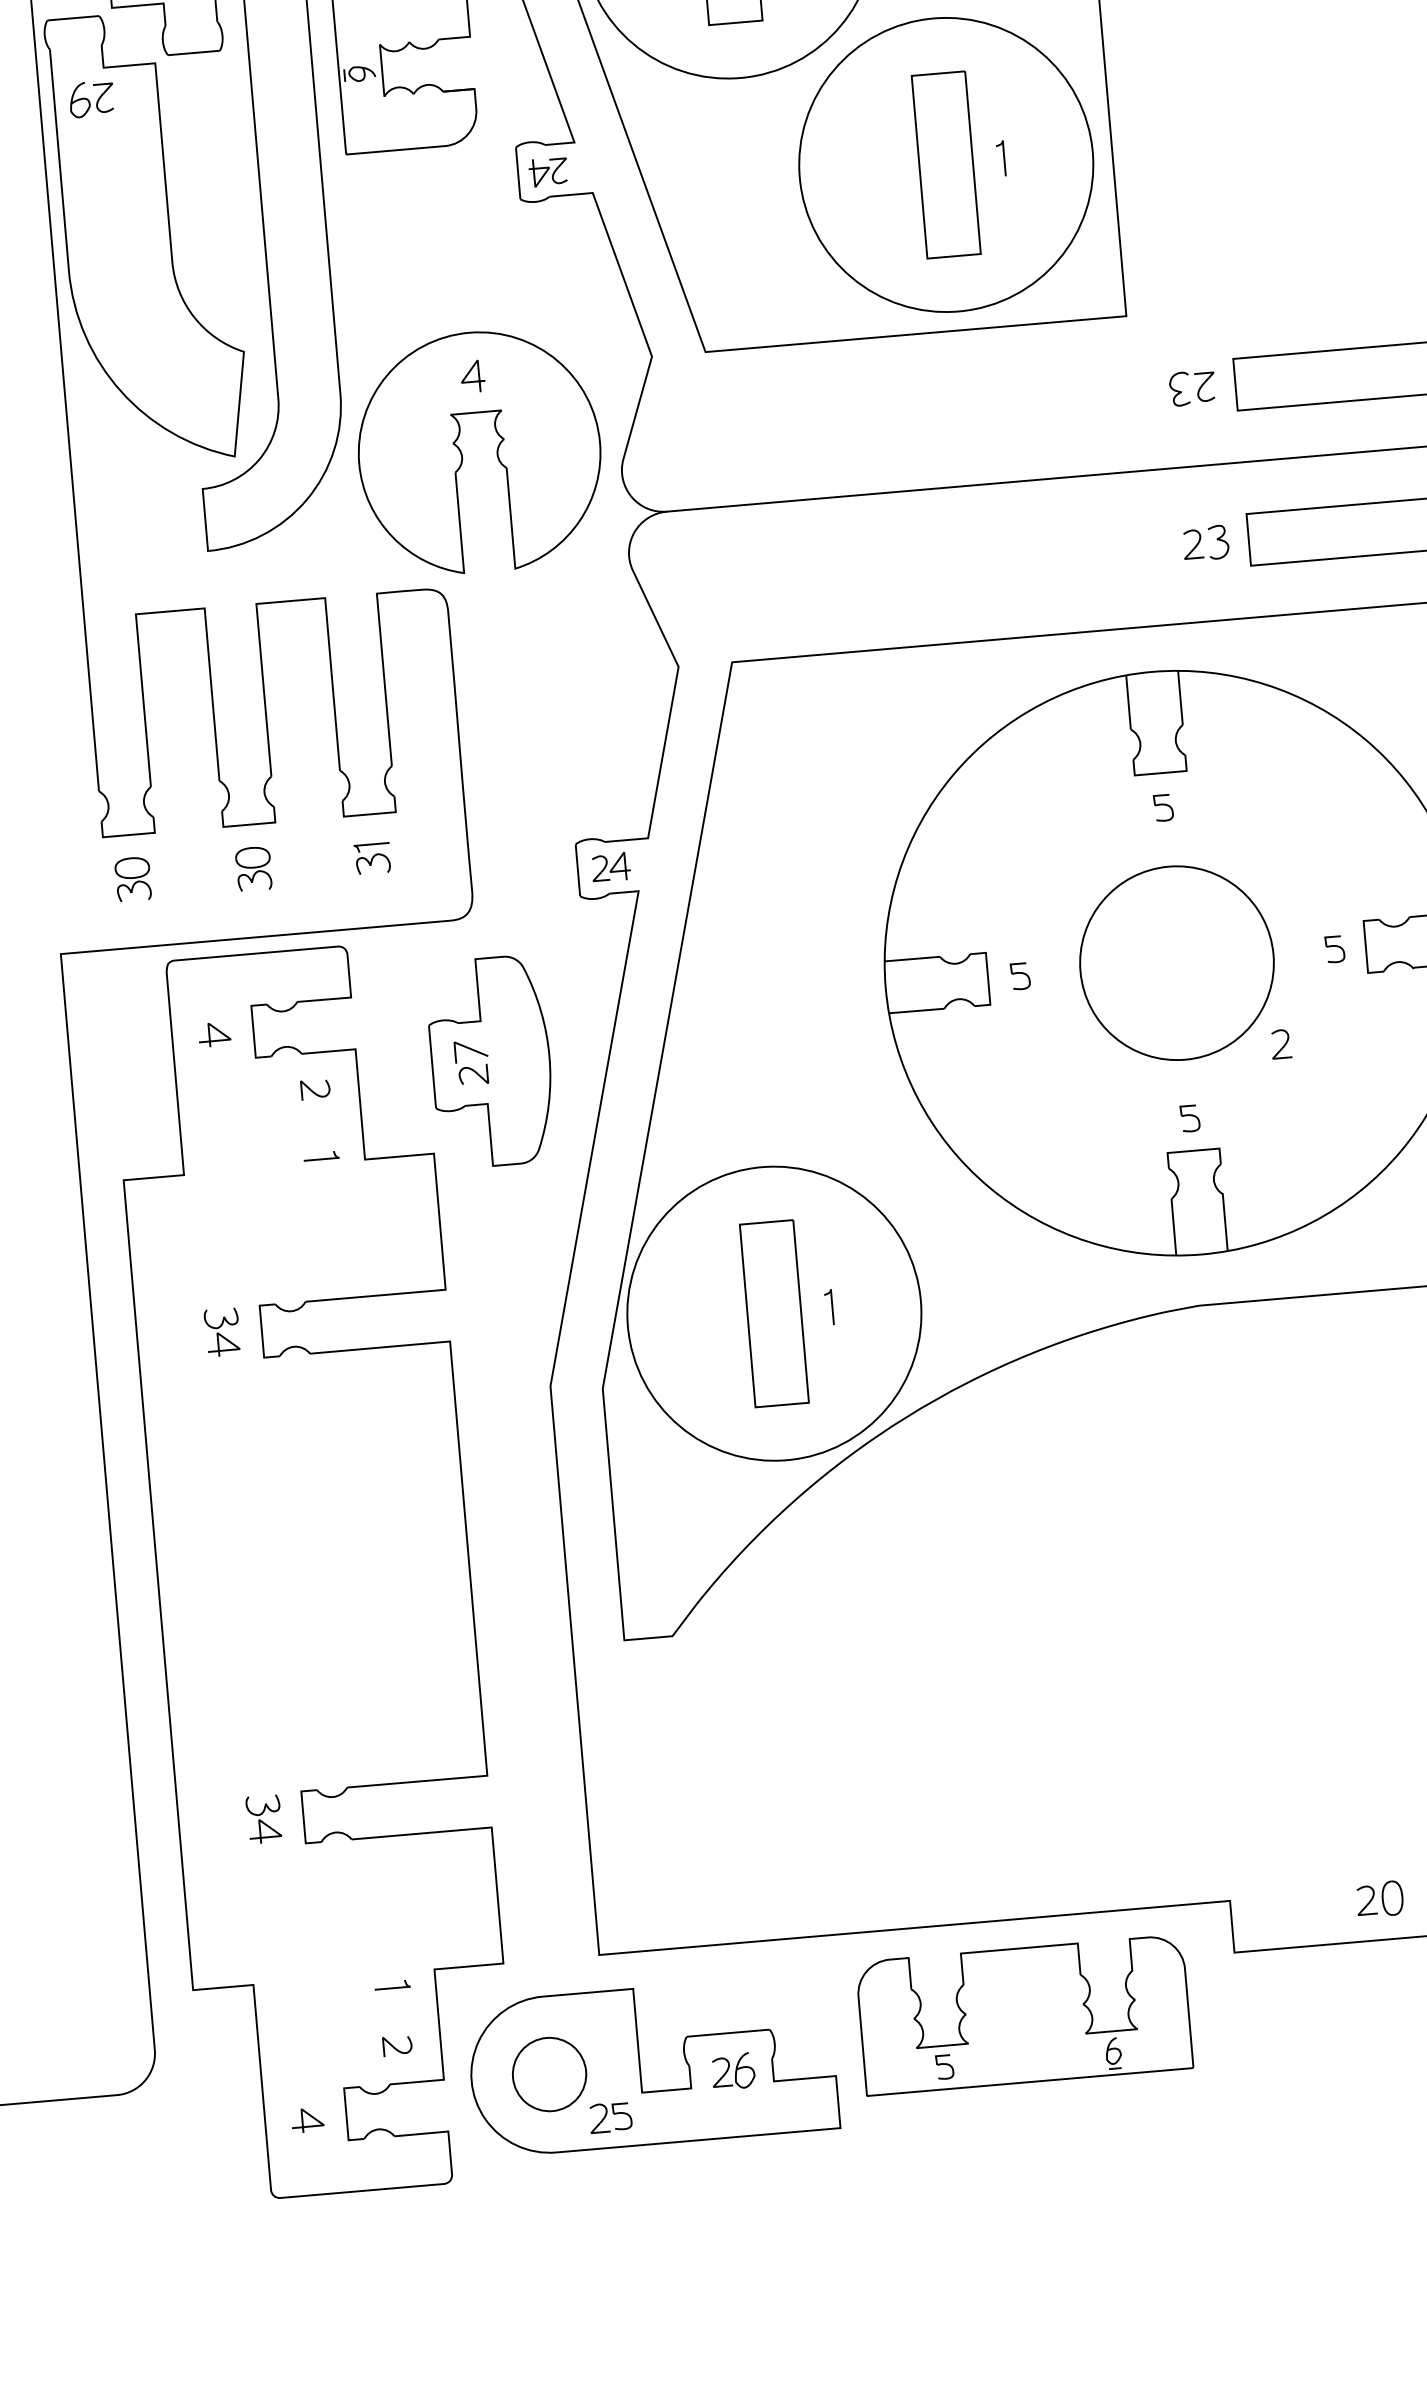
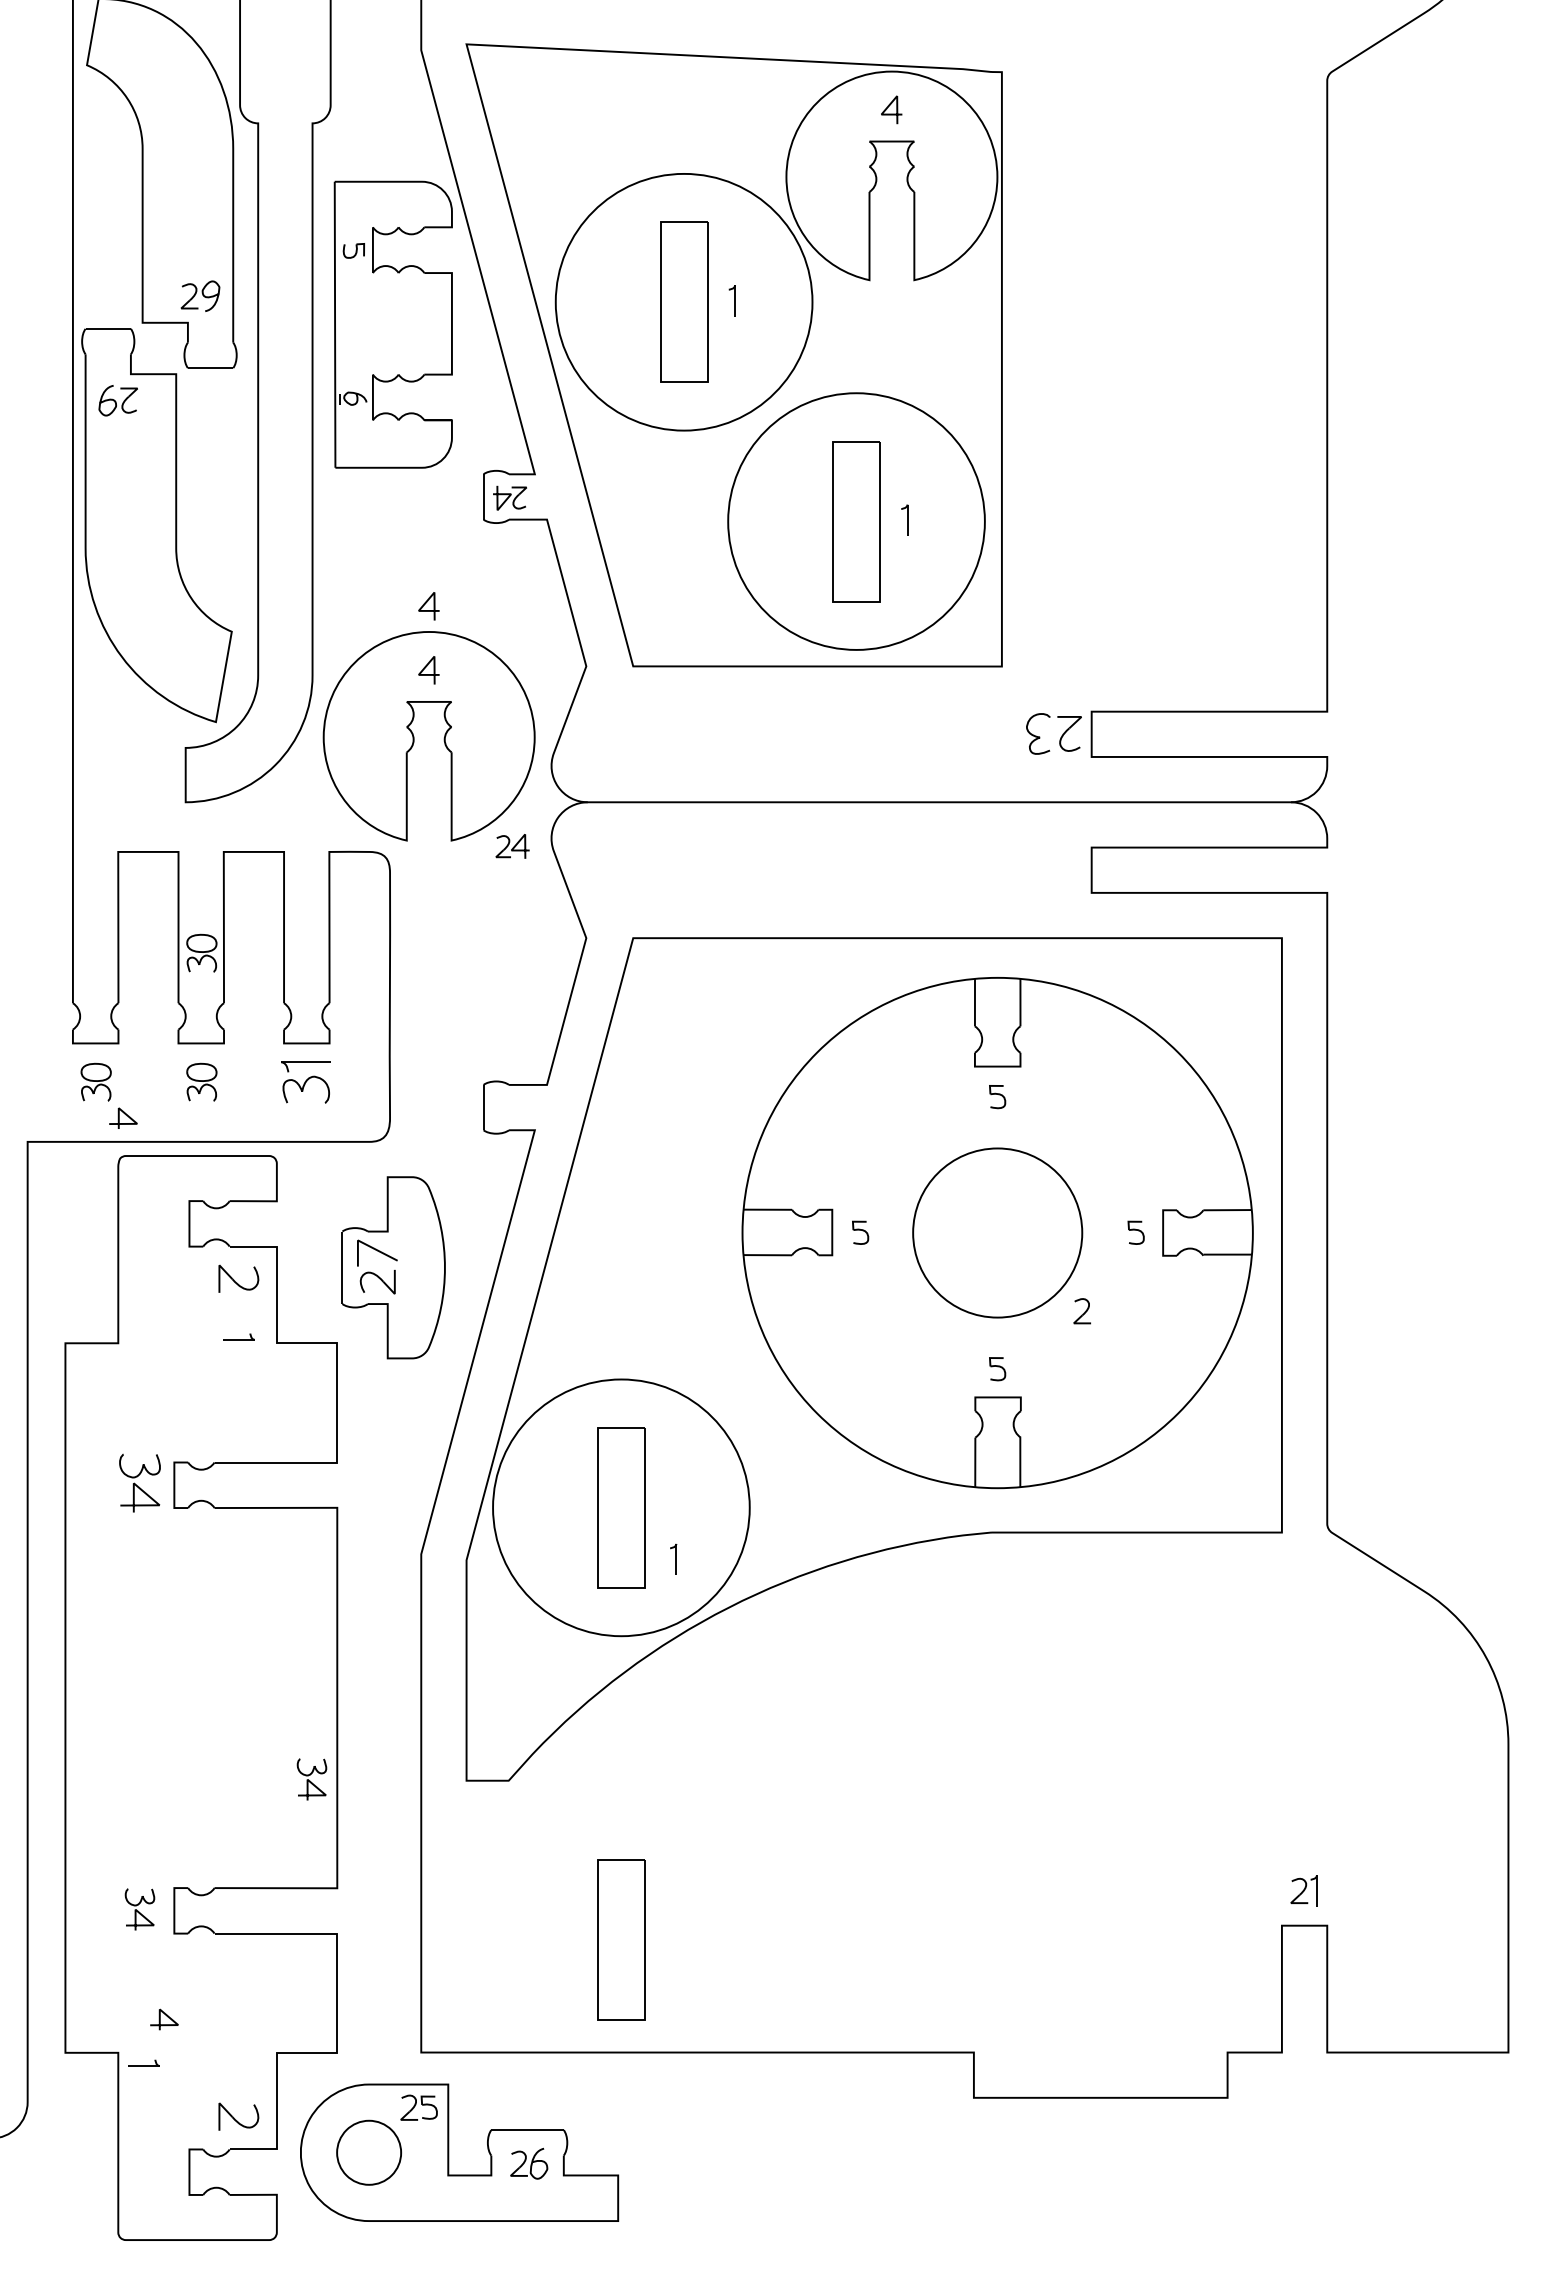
curve: (463, 300) -> (426, 603), added
part: (1193, 388) -> (1054, 734), size x1.4
part: (1206, 542) -> (1054, 869), removed
part: (240, 720) -> (201, 952), added
part: (372, 857) -> (305, 1081), size x1.6
part: (610, 867) -> (512, 846), moved
curve: (216, 1031) -> (125, 1115), moved
part: (471, 1062) -> (376, 1266), size x1.4
part: (316, 1089) -> (239, 1278), size x1.6
part: (829, 1306) -> (673, 1558), moved
part: (221, 1331) -> (139, 1482), size x1.4
part: (447, 1654) -> (311, 1779), added
part: (816, 1806) -> (621, 1939), added
part: (1378, 1898) -> (1103, 2061), removed
part: (391, 1984) -> (143, 2062), moved
part: (1024, 2015) -> (786, 2136), removed
part: (398, 2045) -> (239, 2116), size x1.6
curve: (309, 2116) -> (166, 2016), moved
part: (609, 2117) -> (418, 2107), moved

